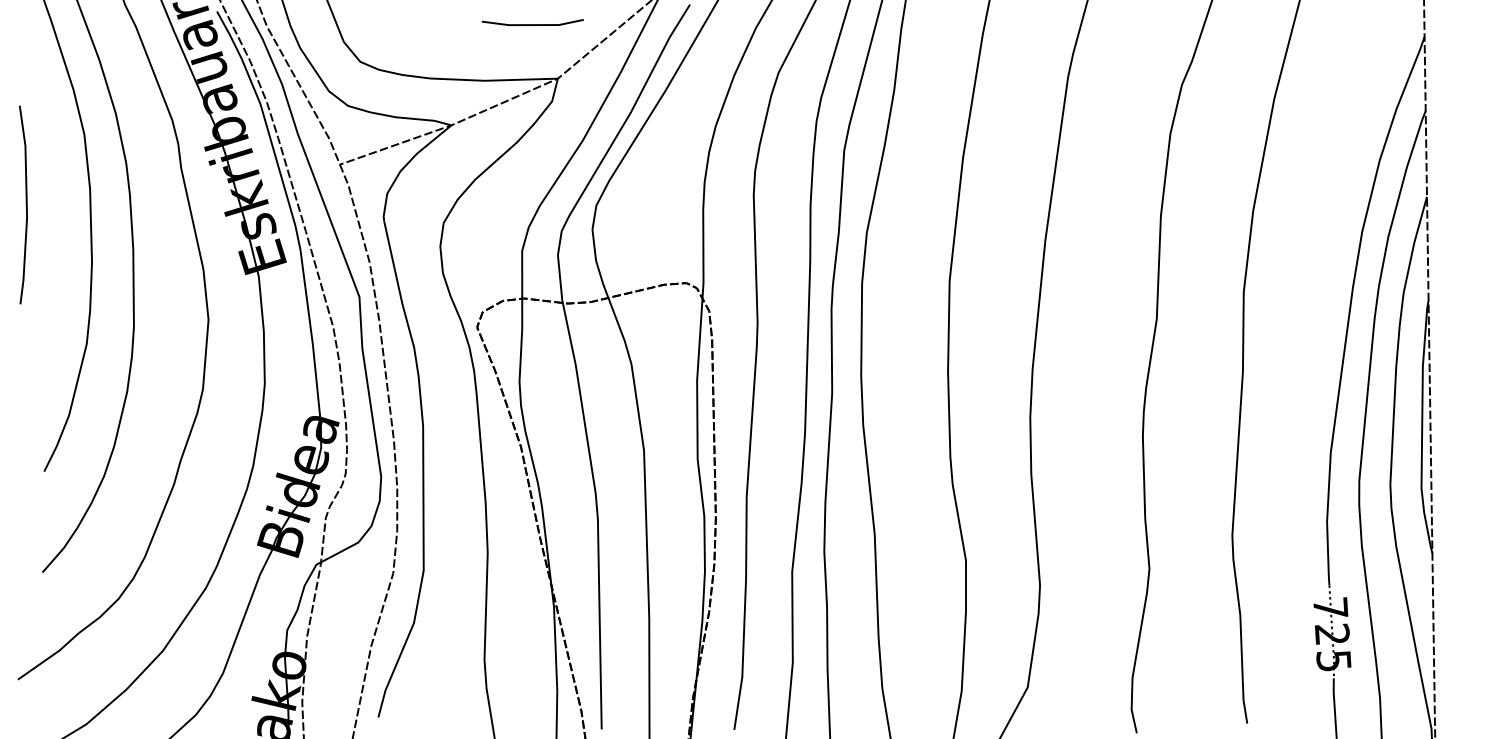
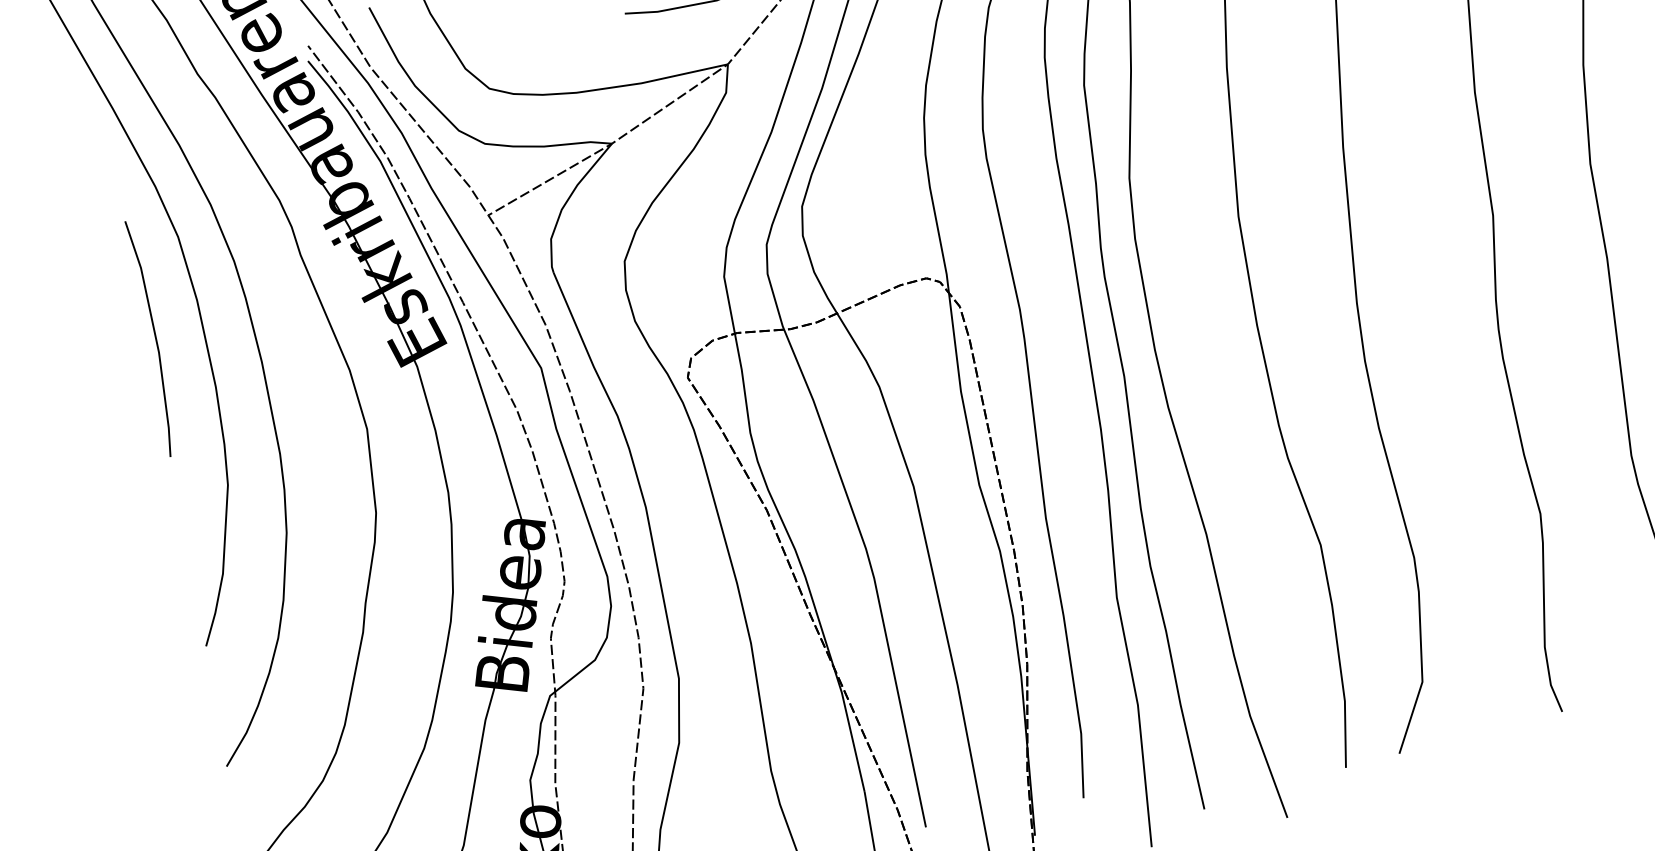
line: (25, 204) -> (154, 337), moved

